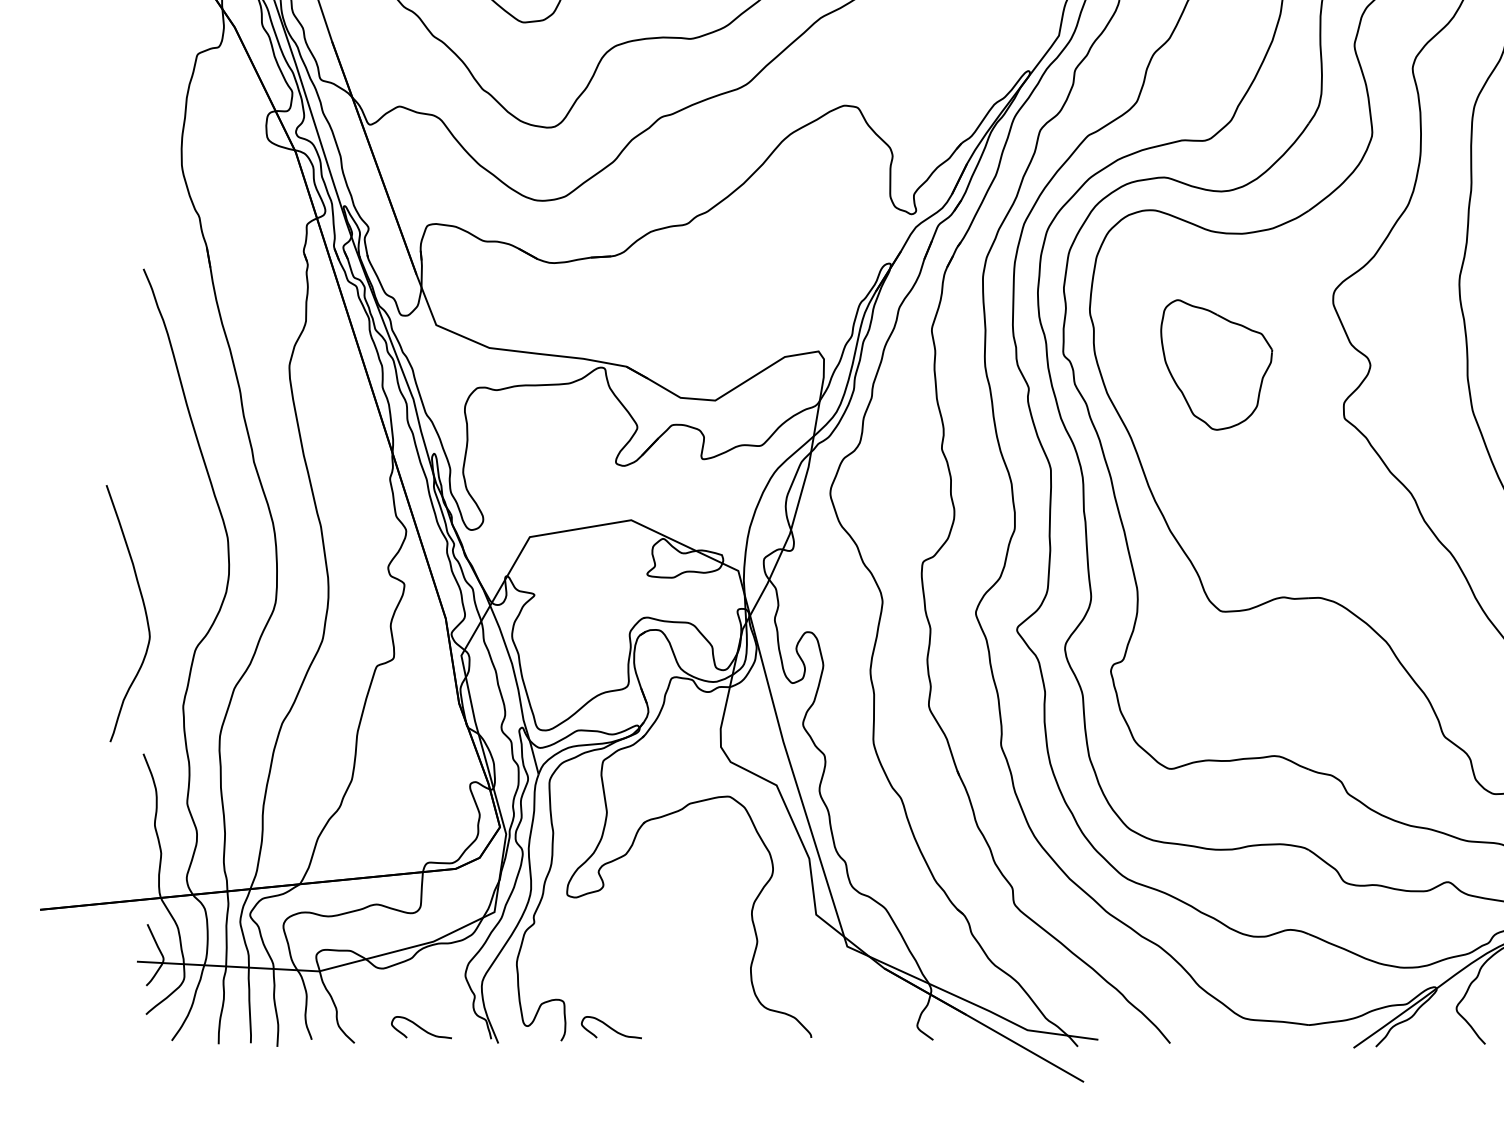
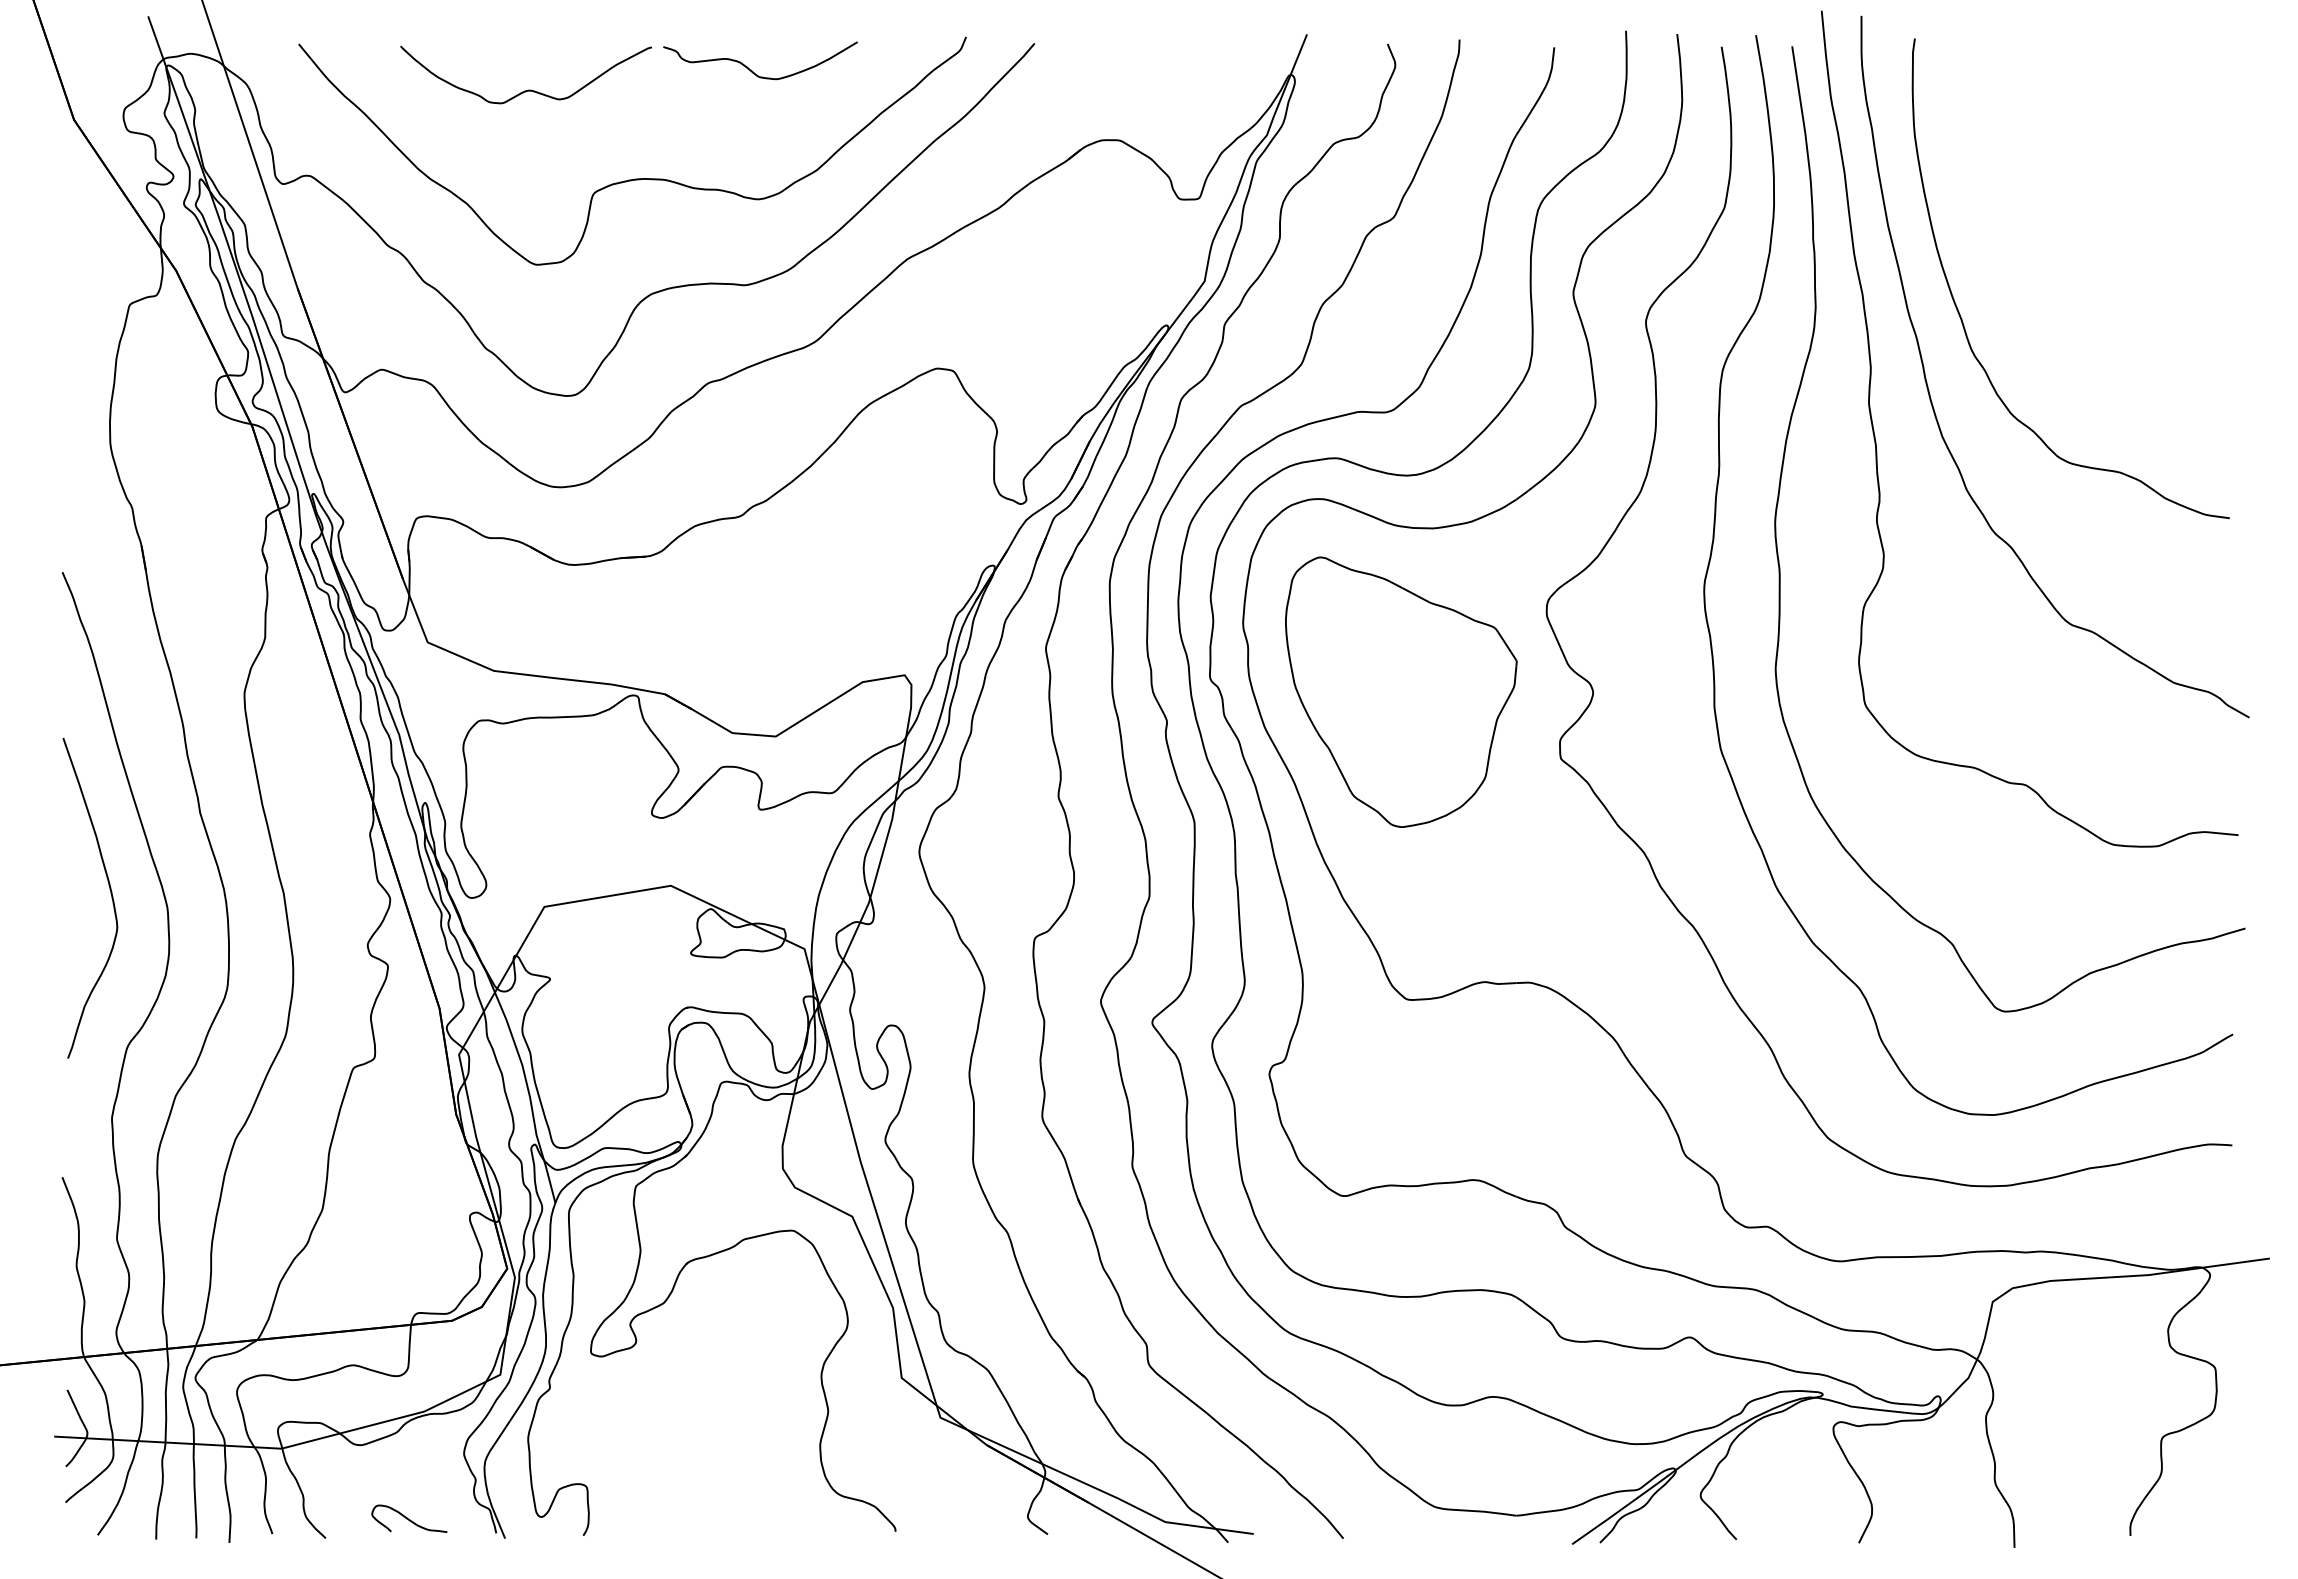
part: (1216, 364) -> (1401, 691), size x1.67
curve: (144, 609) -> (110, 893), moved
curve: (610, 1027) -> (645, 1518), removed

